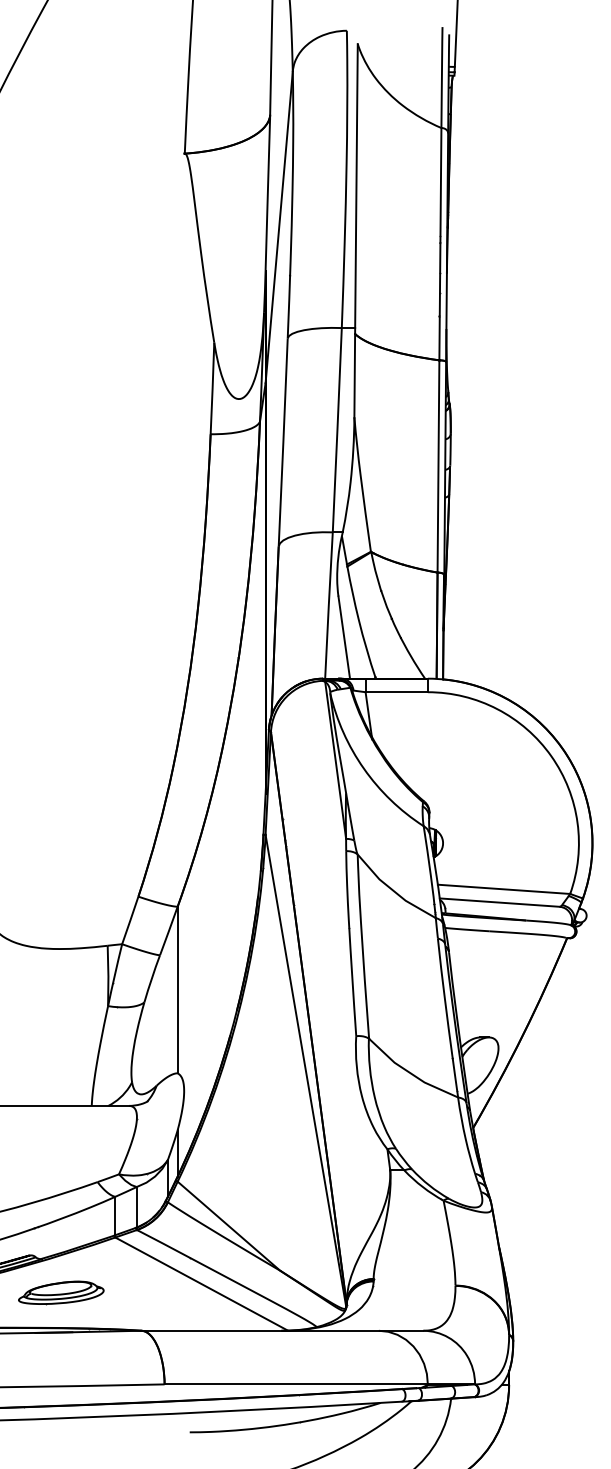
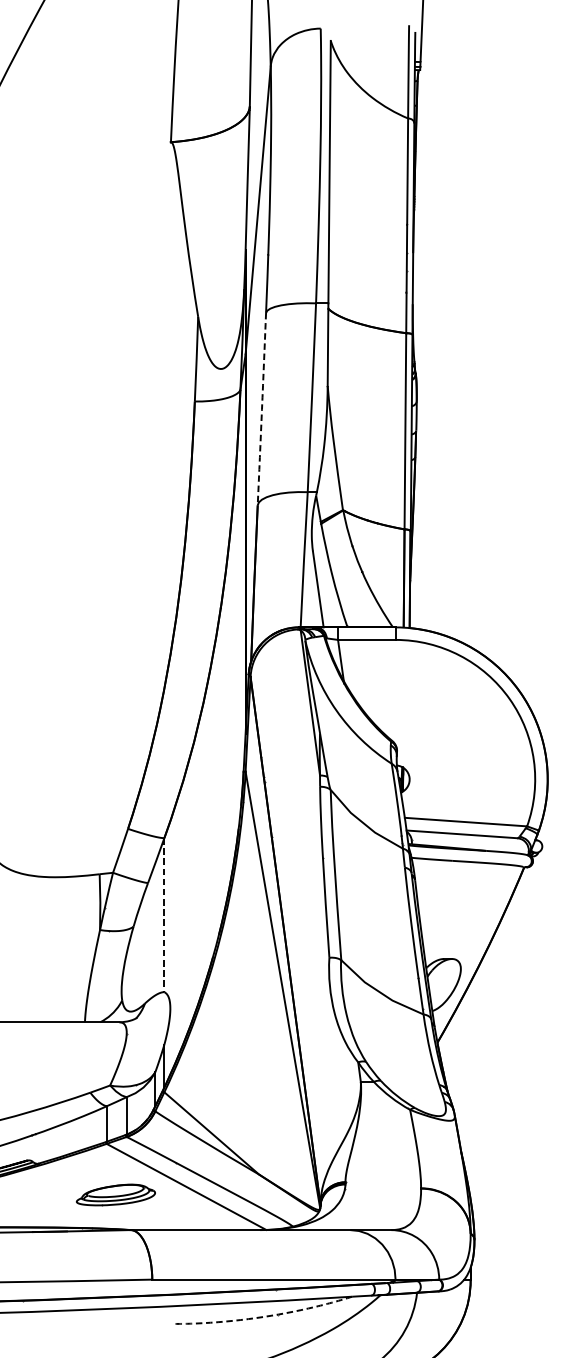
line: (283, 442) -> (262, 409), solid -> dashed
line: (177, 990) -> (164, 915), solid -> dashed
part: (61, 1292) -> (116, 1194), moved
line: (285, 1424) -> (264, 1316), solid -> dashed

